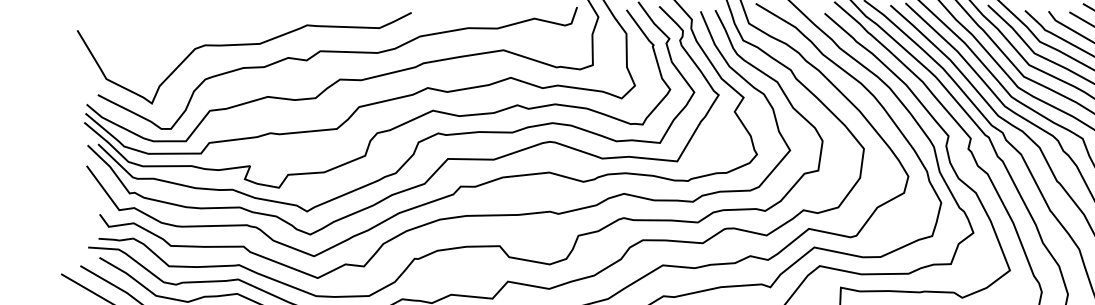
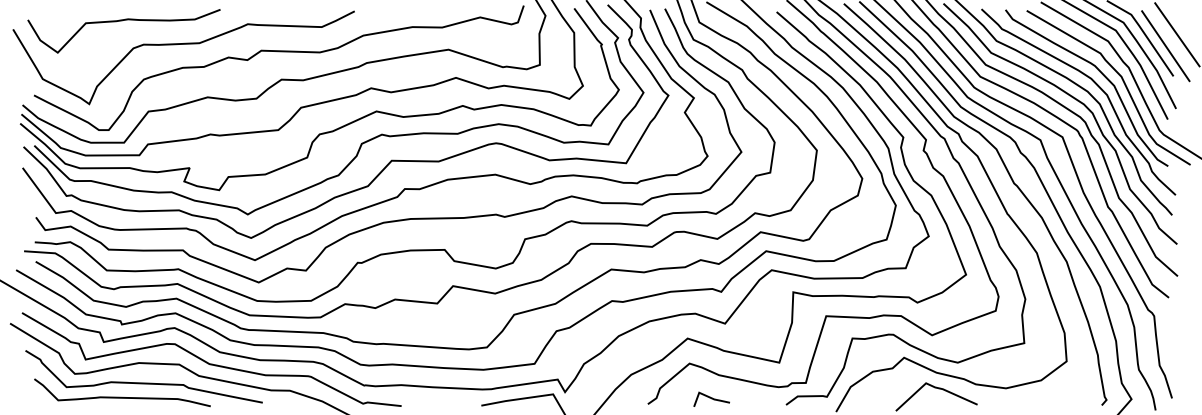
curve: (184, 22) -> (122, 21), added

